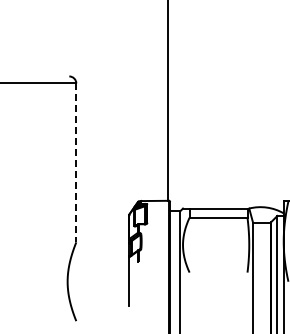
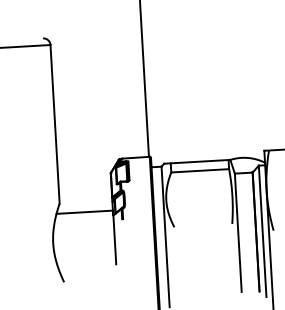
line: (76, 163) -> (55, 124), dashed -> solid
line: (100, 252) -> (84, 212), added

